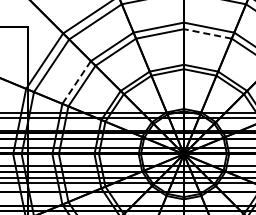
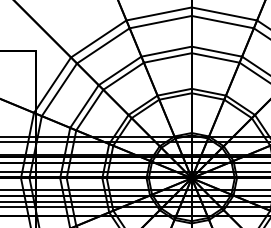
line: (207, 33) -> (215, 57), dashed -> solid
line: (76, 82) -> (84, 106), dashed -> solid

